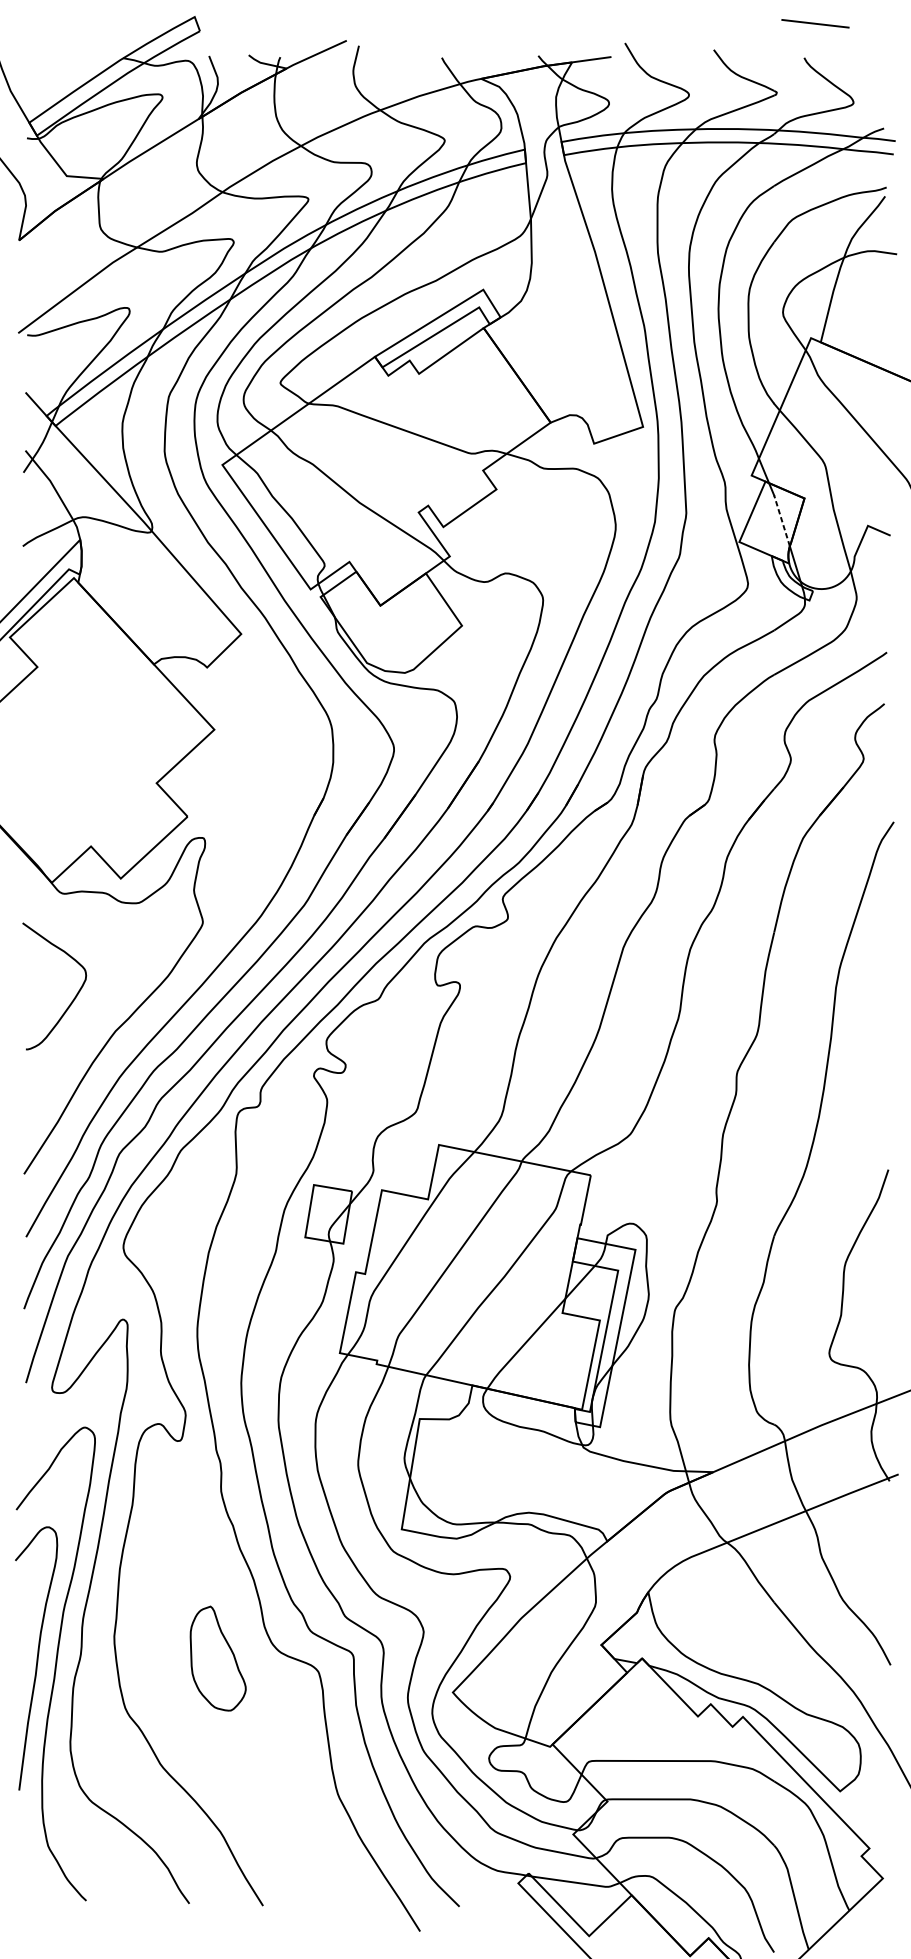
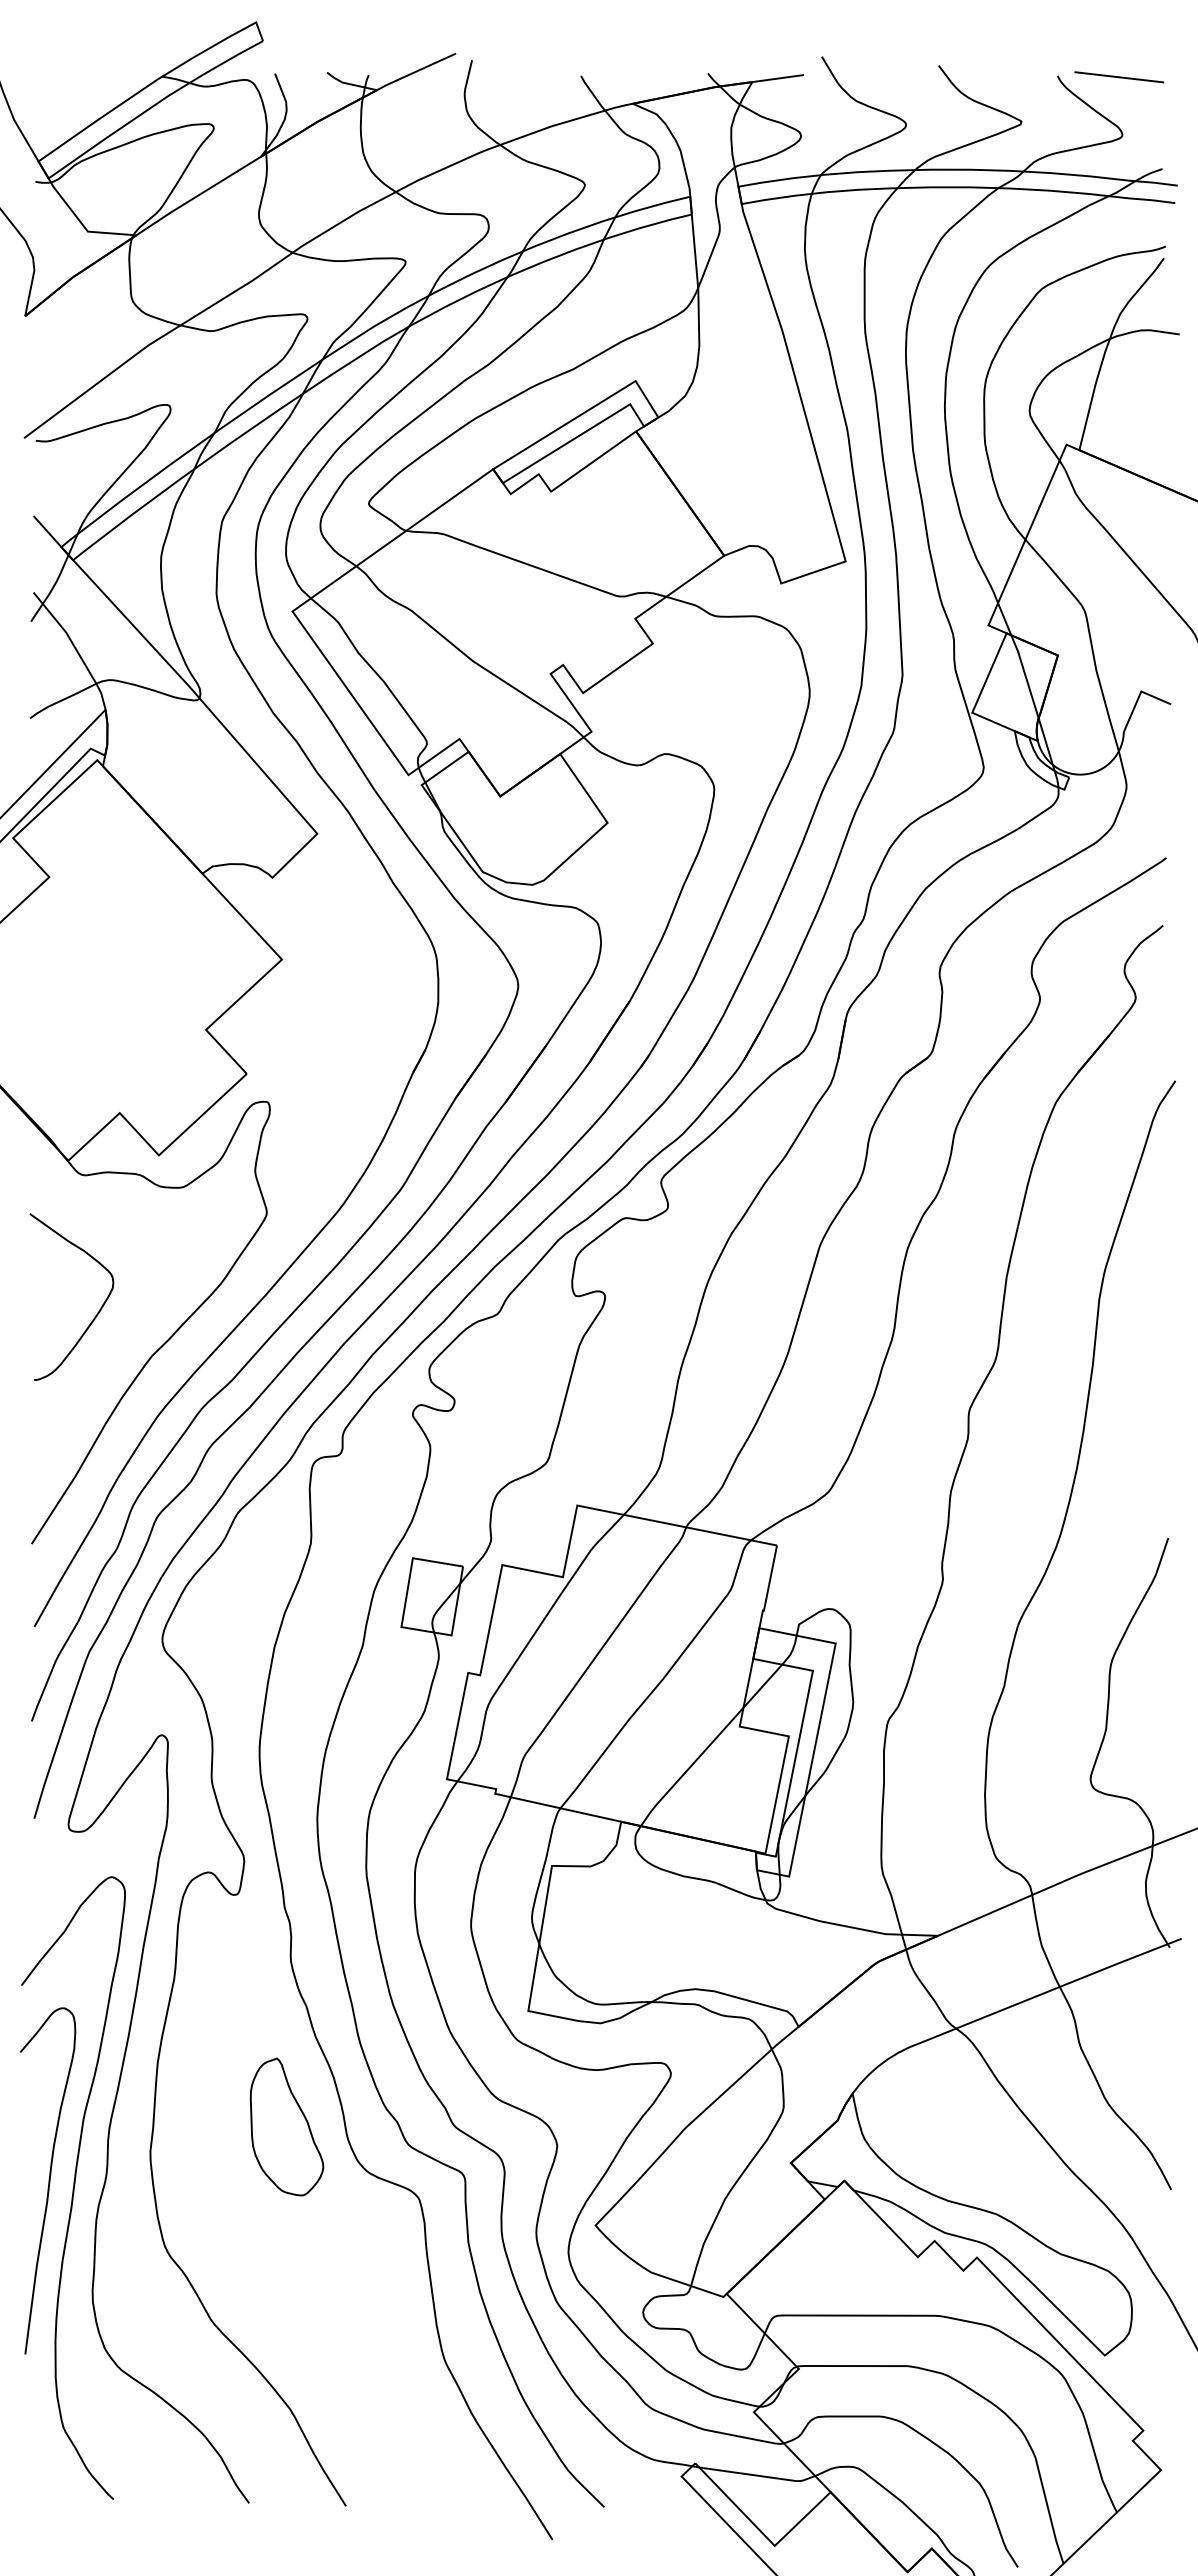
line: (815, 23) -> (1119, 77), moved
line: (782, 520) -> (1028, 684), dashed -> solid
part: (217, 1658) -> (286, 2126), moved

